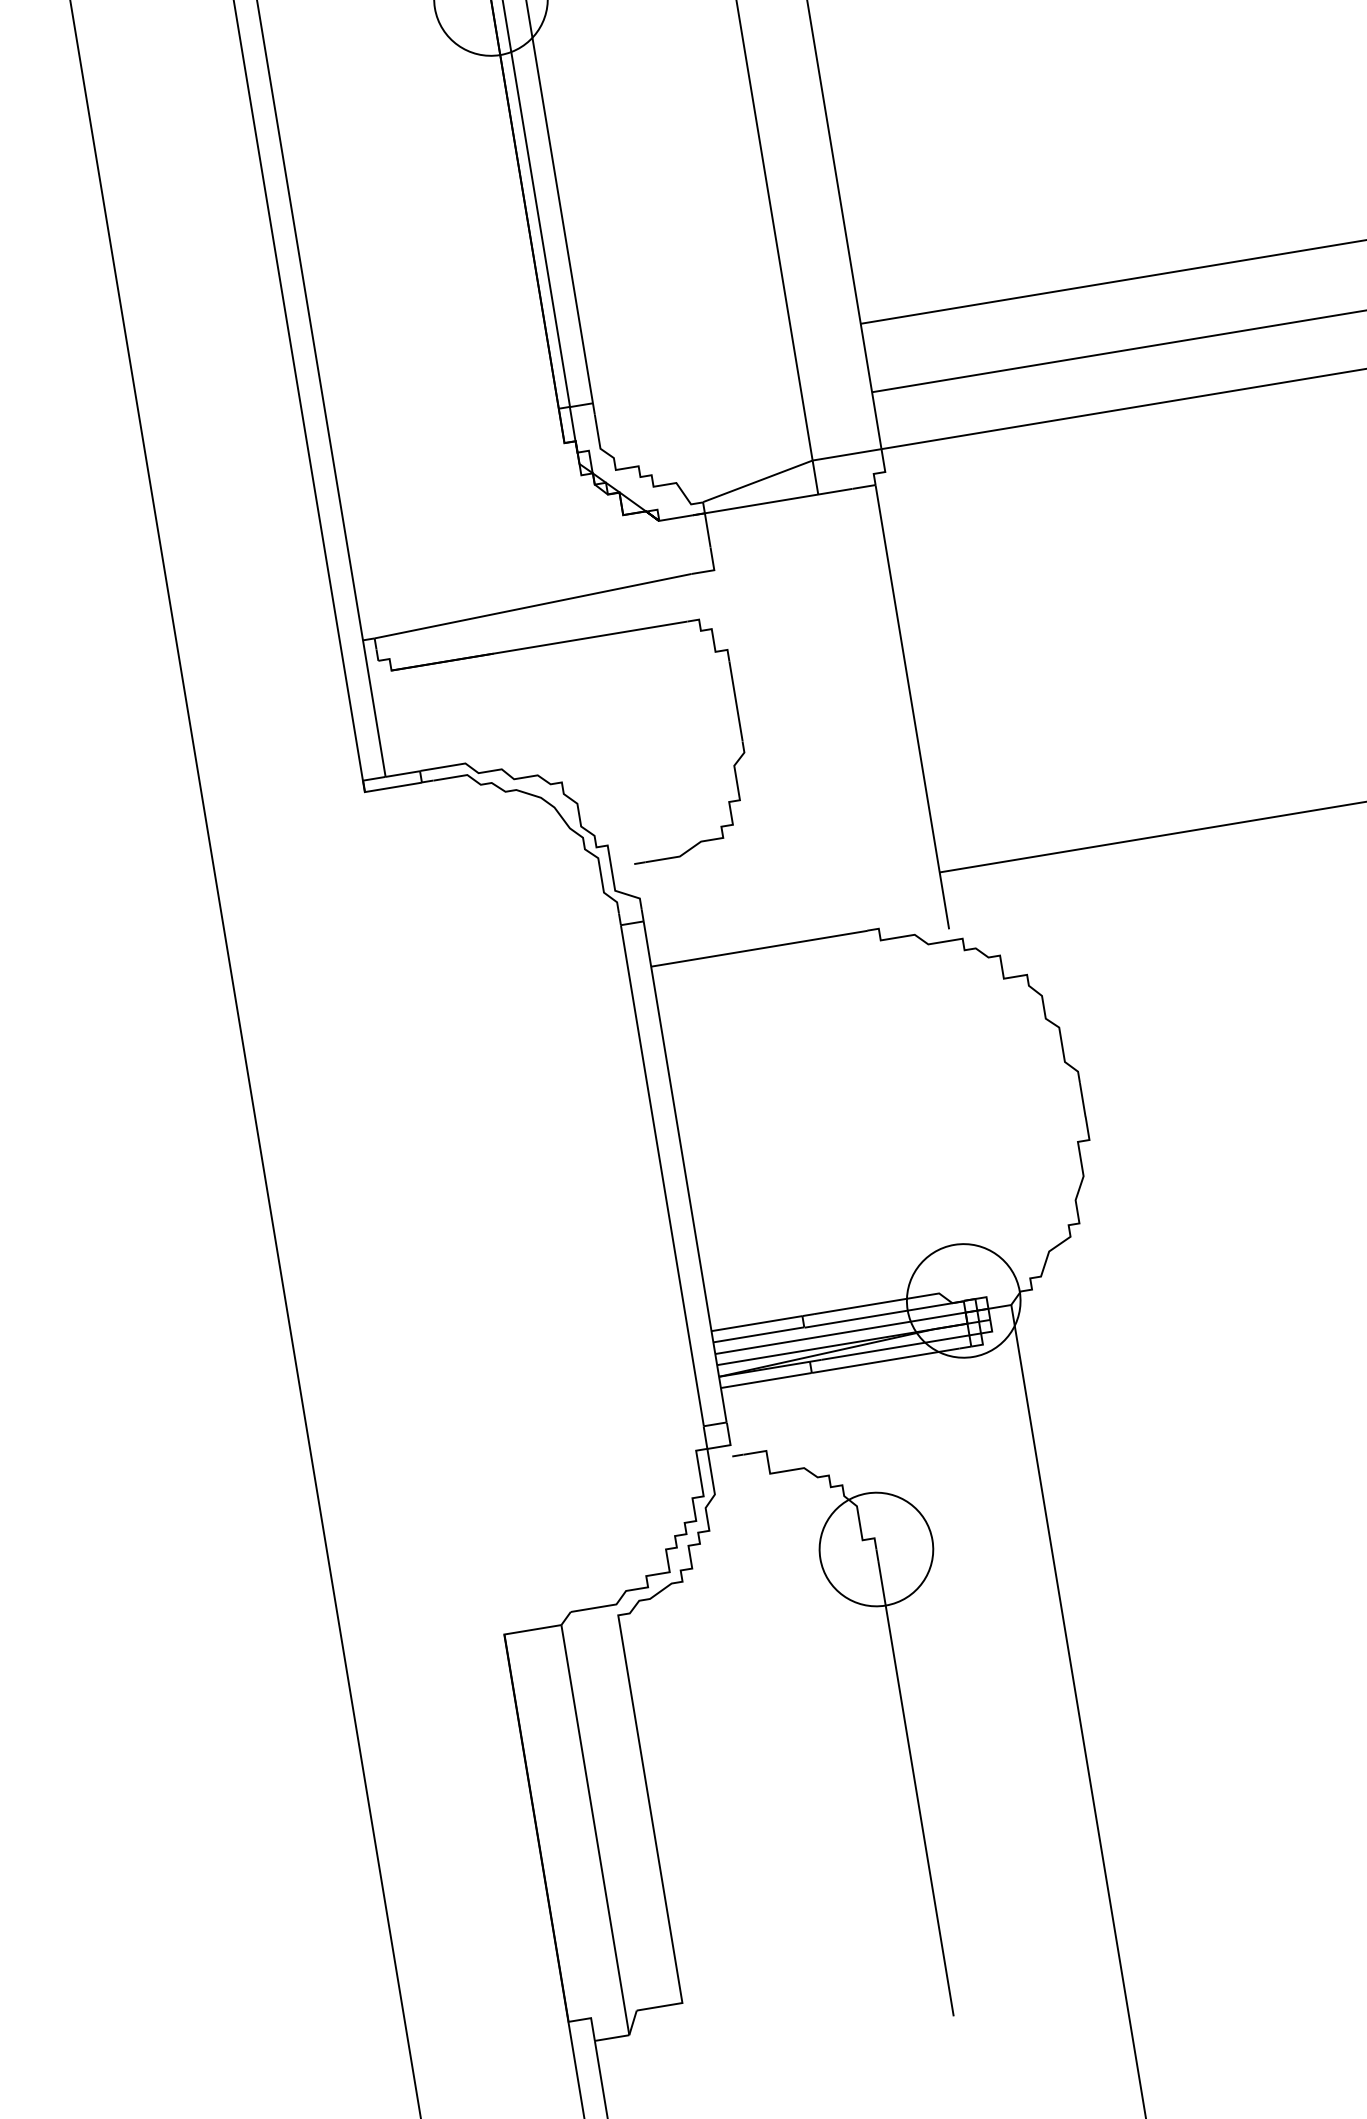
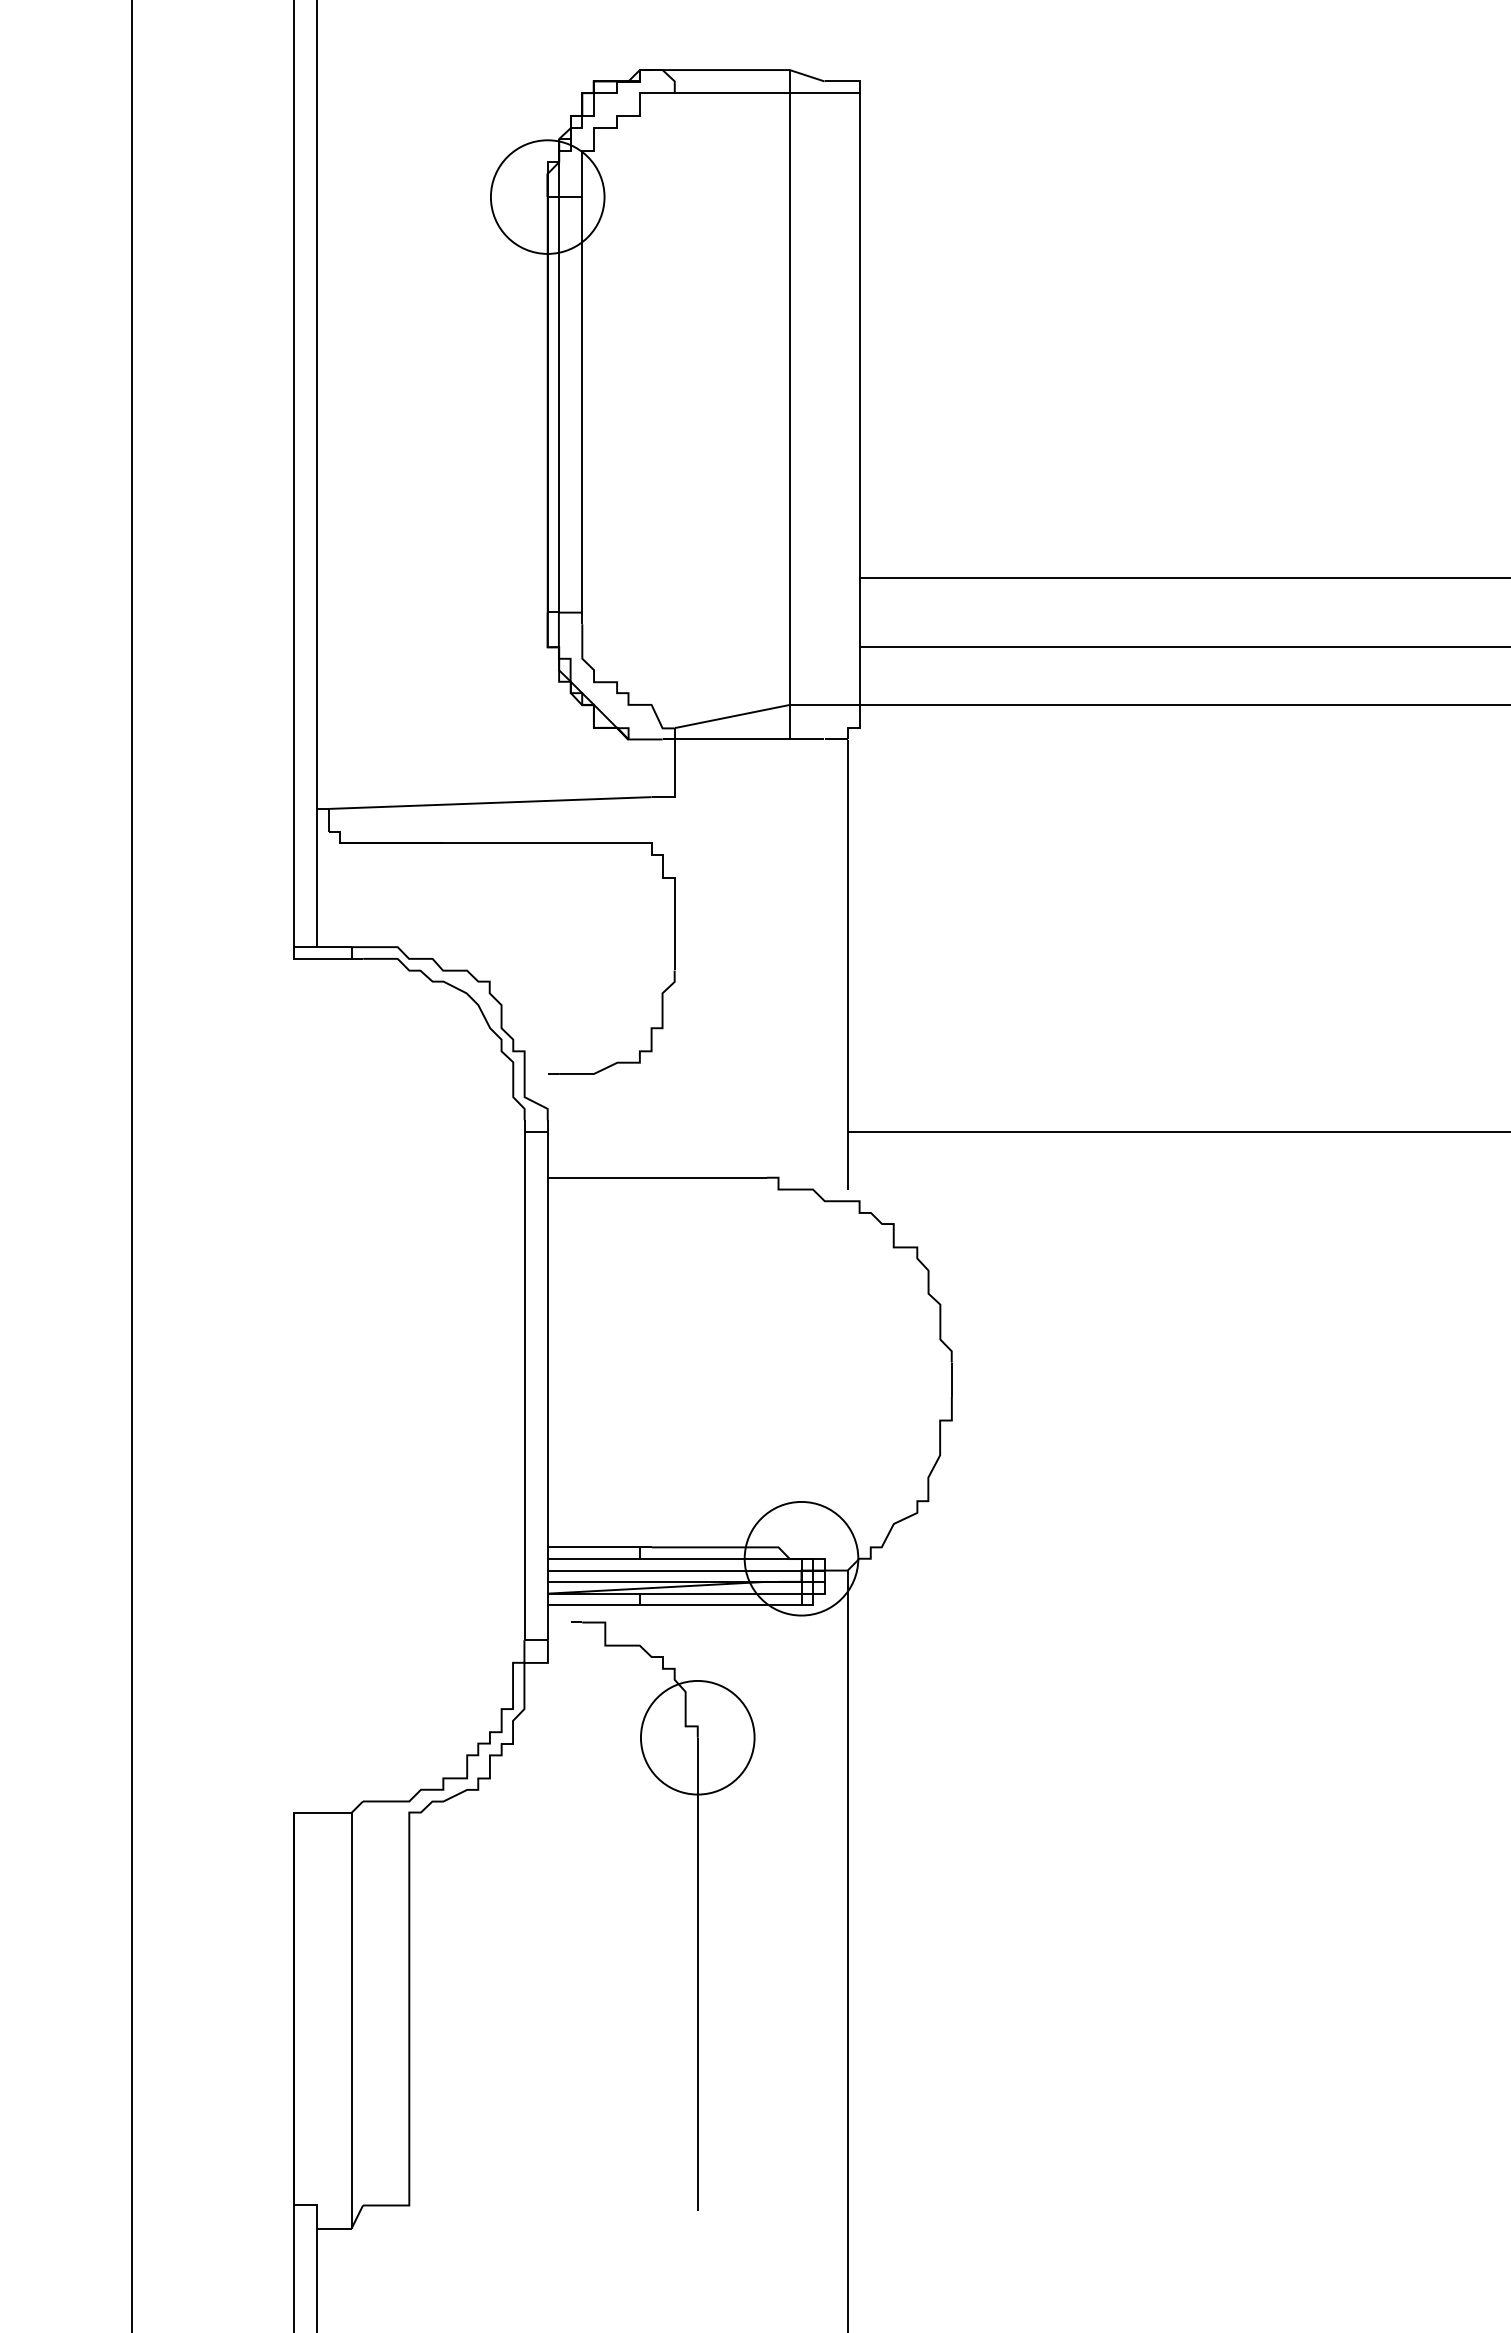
part: (905, 1724) -> (697, 1915), moved

